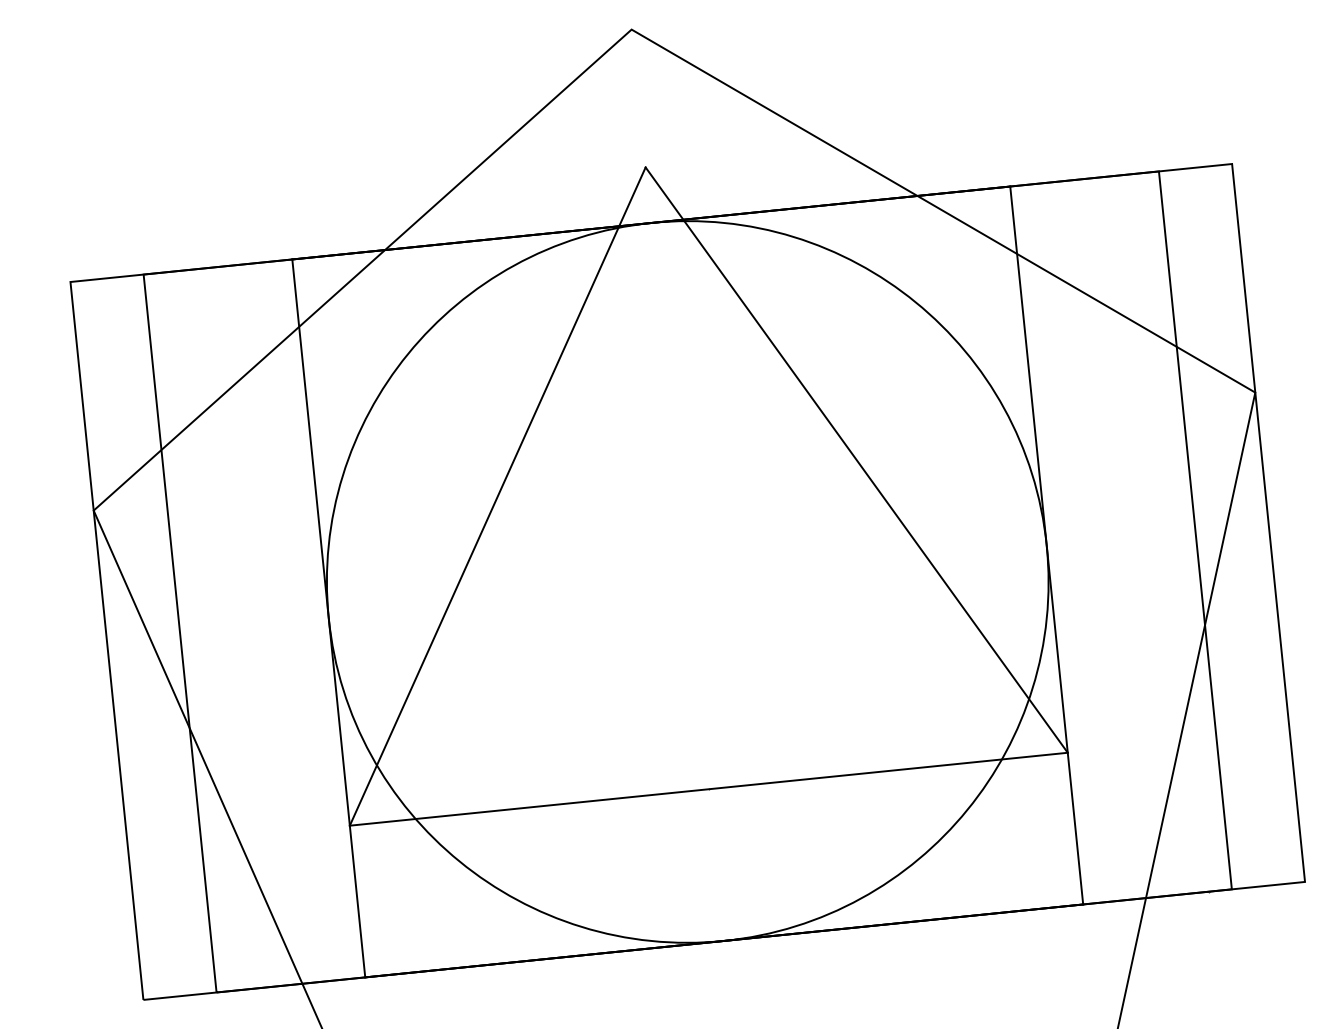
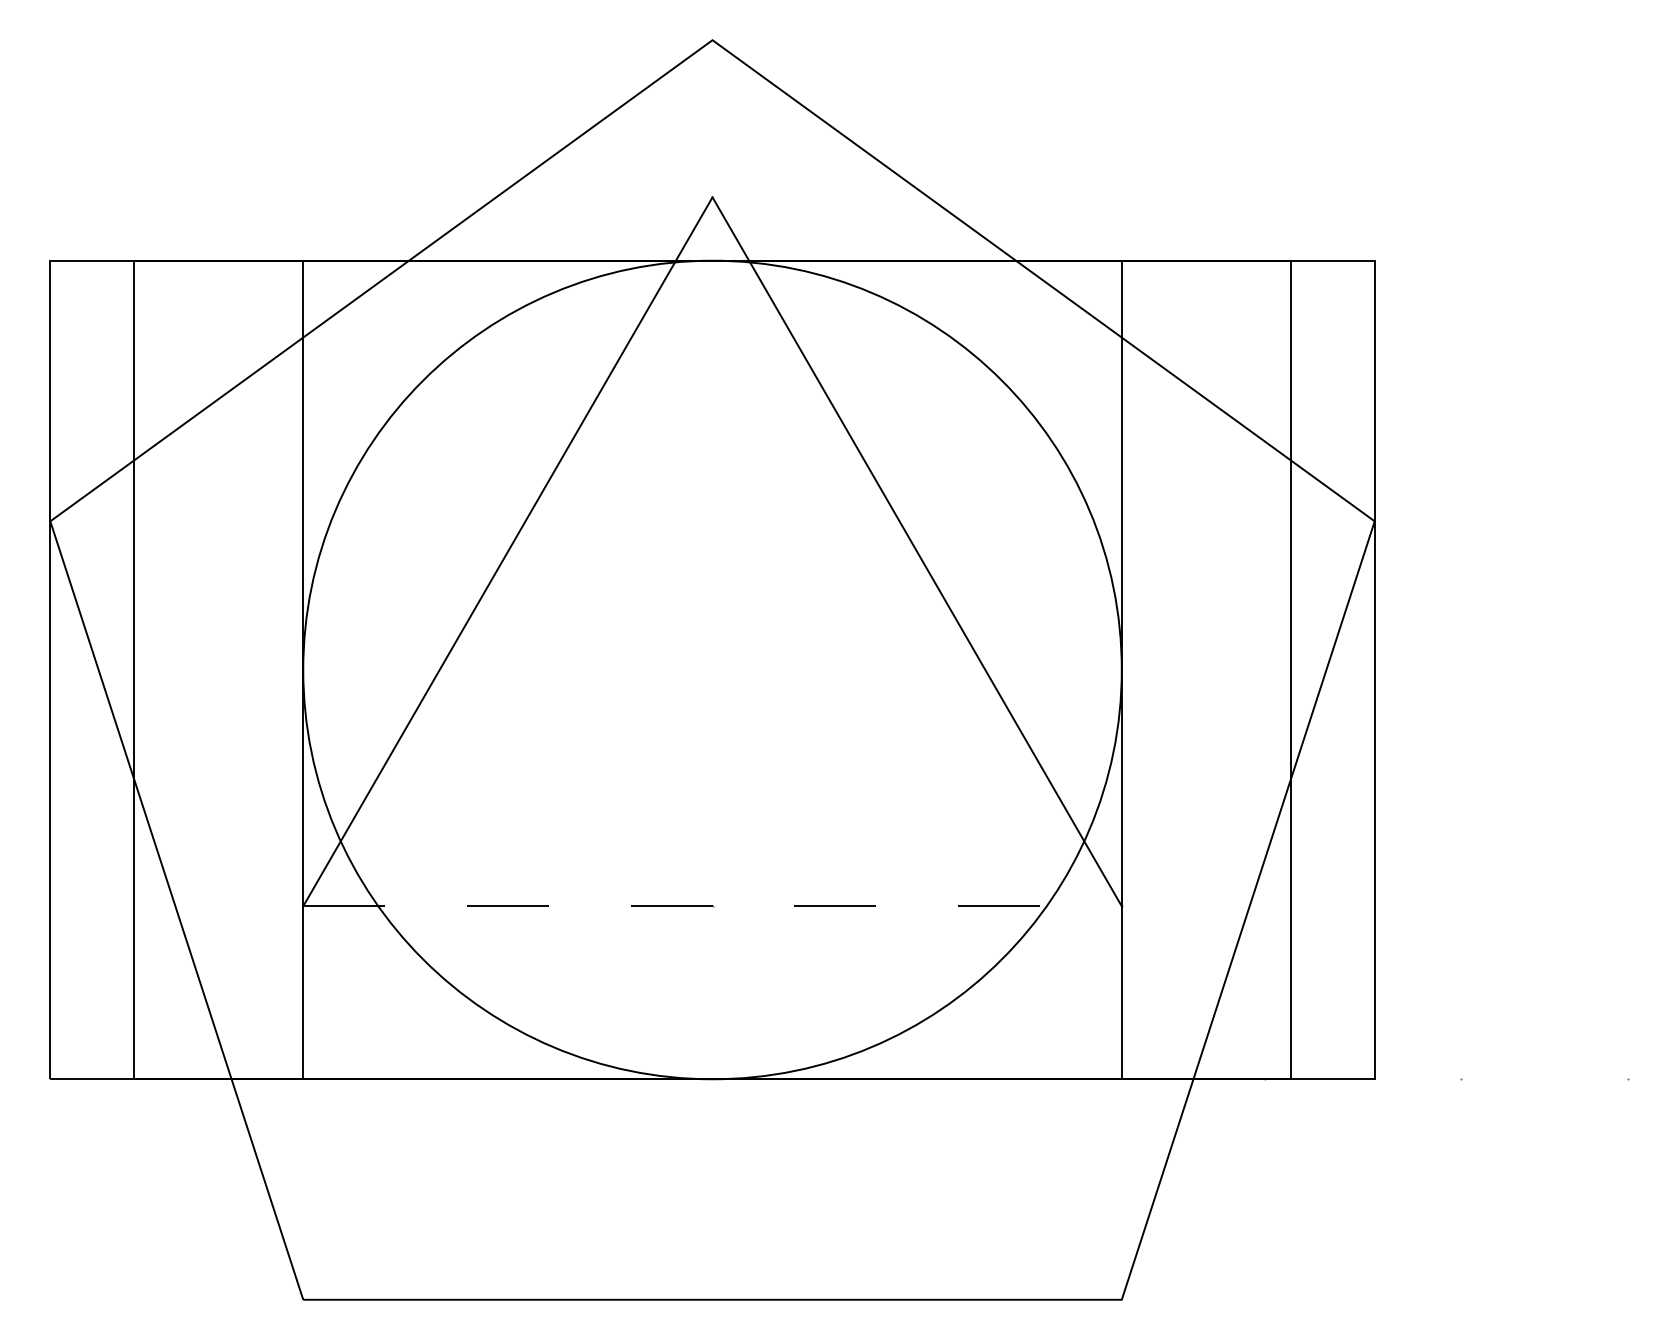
line: (709, 789) -> (713, 906), solid -> dashed

